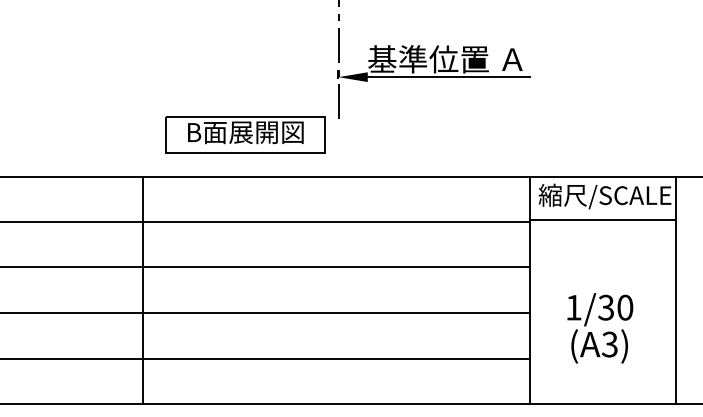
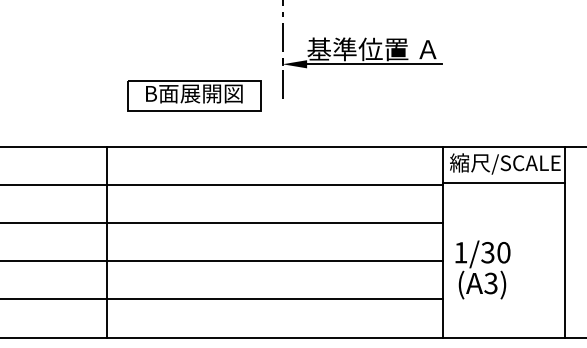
part: (245, 134) -> (194, 95), moved
line: (142, 290) -> (106, 242), moved
text: (600, 328) -> (483, 270), moved

